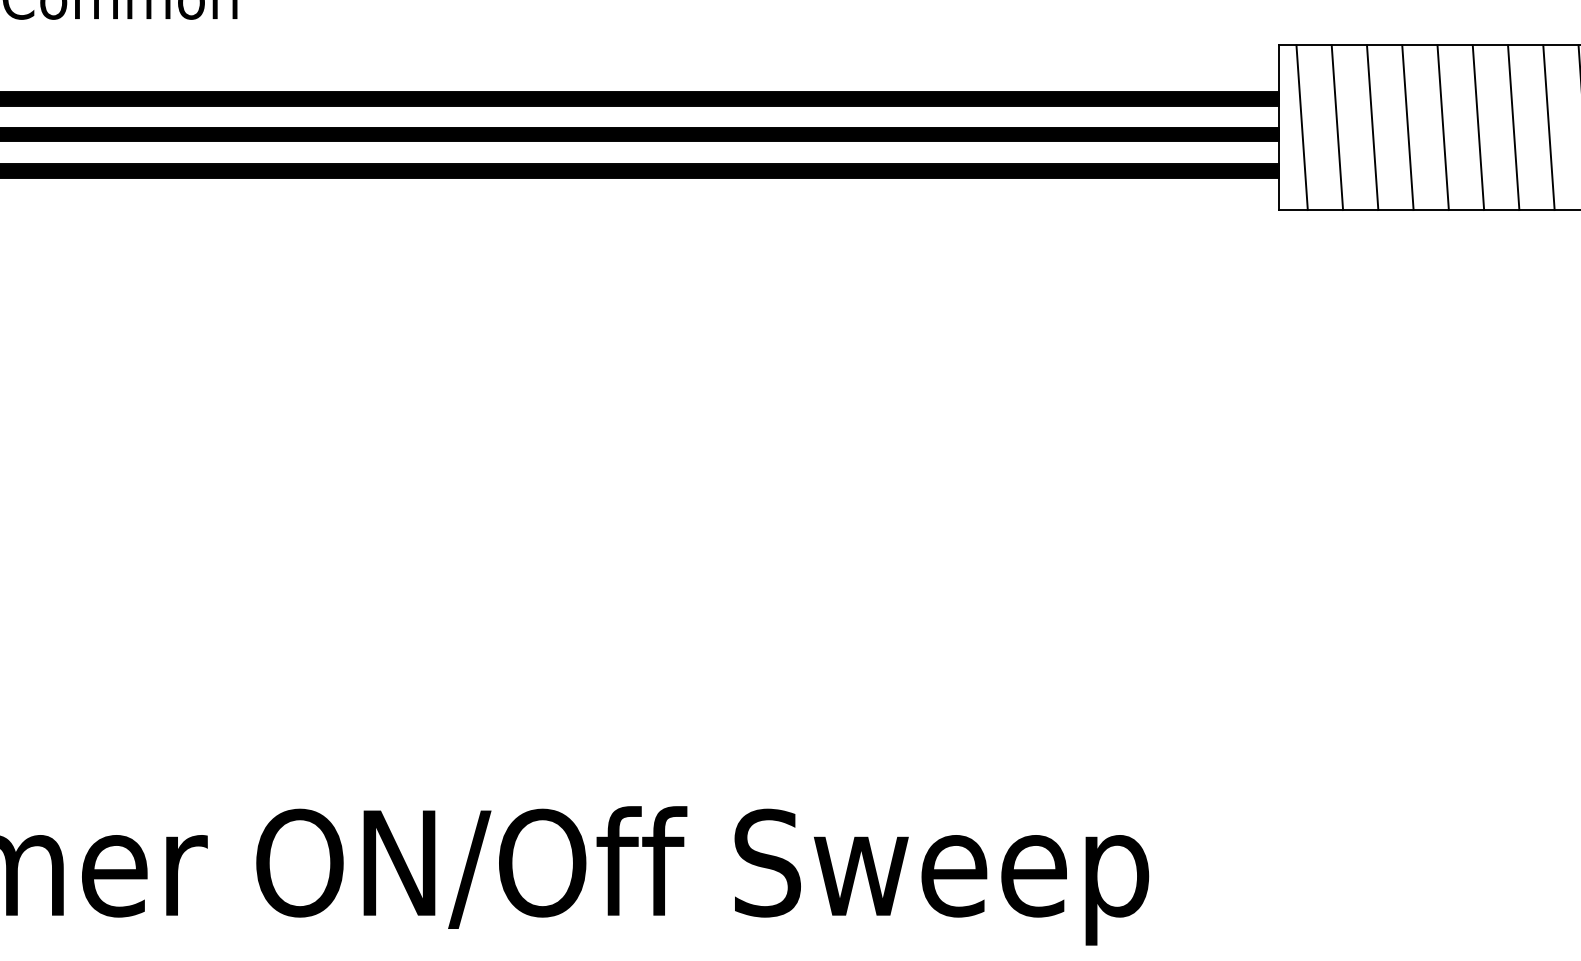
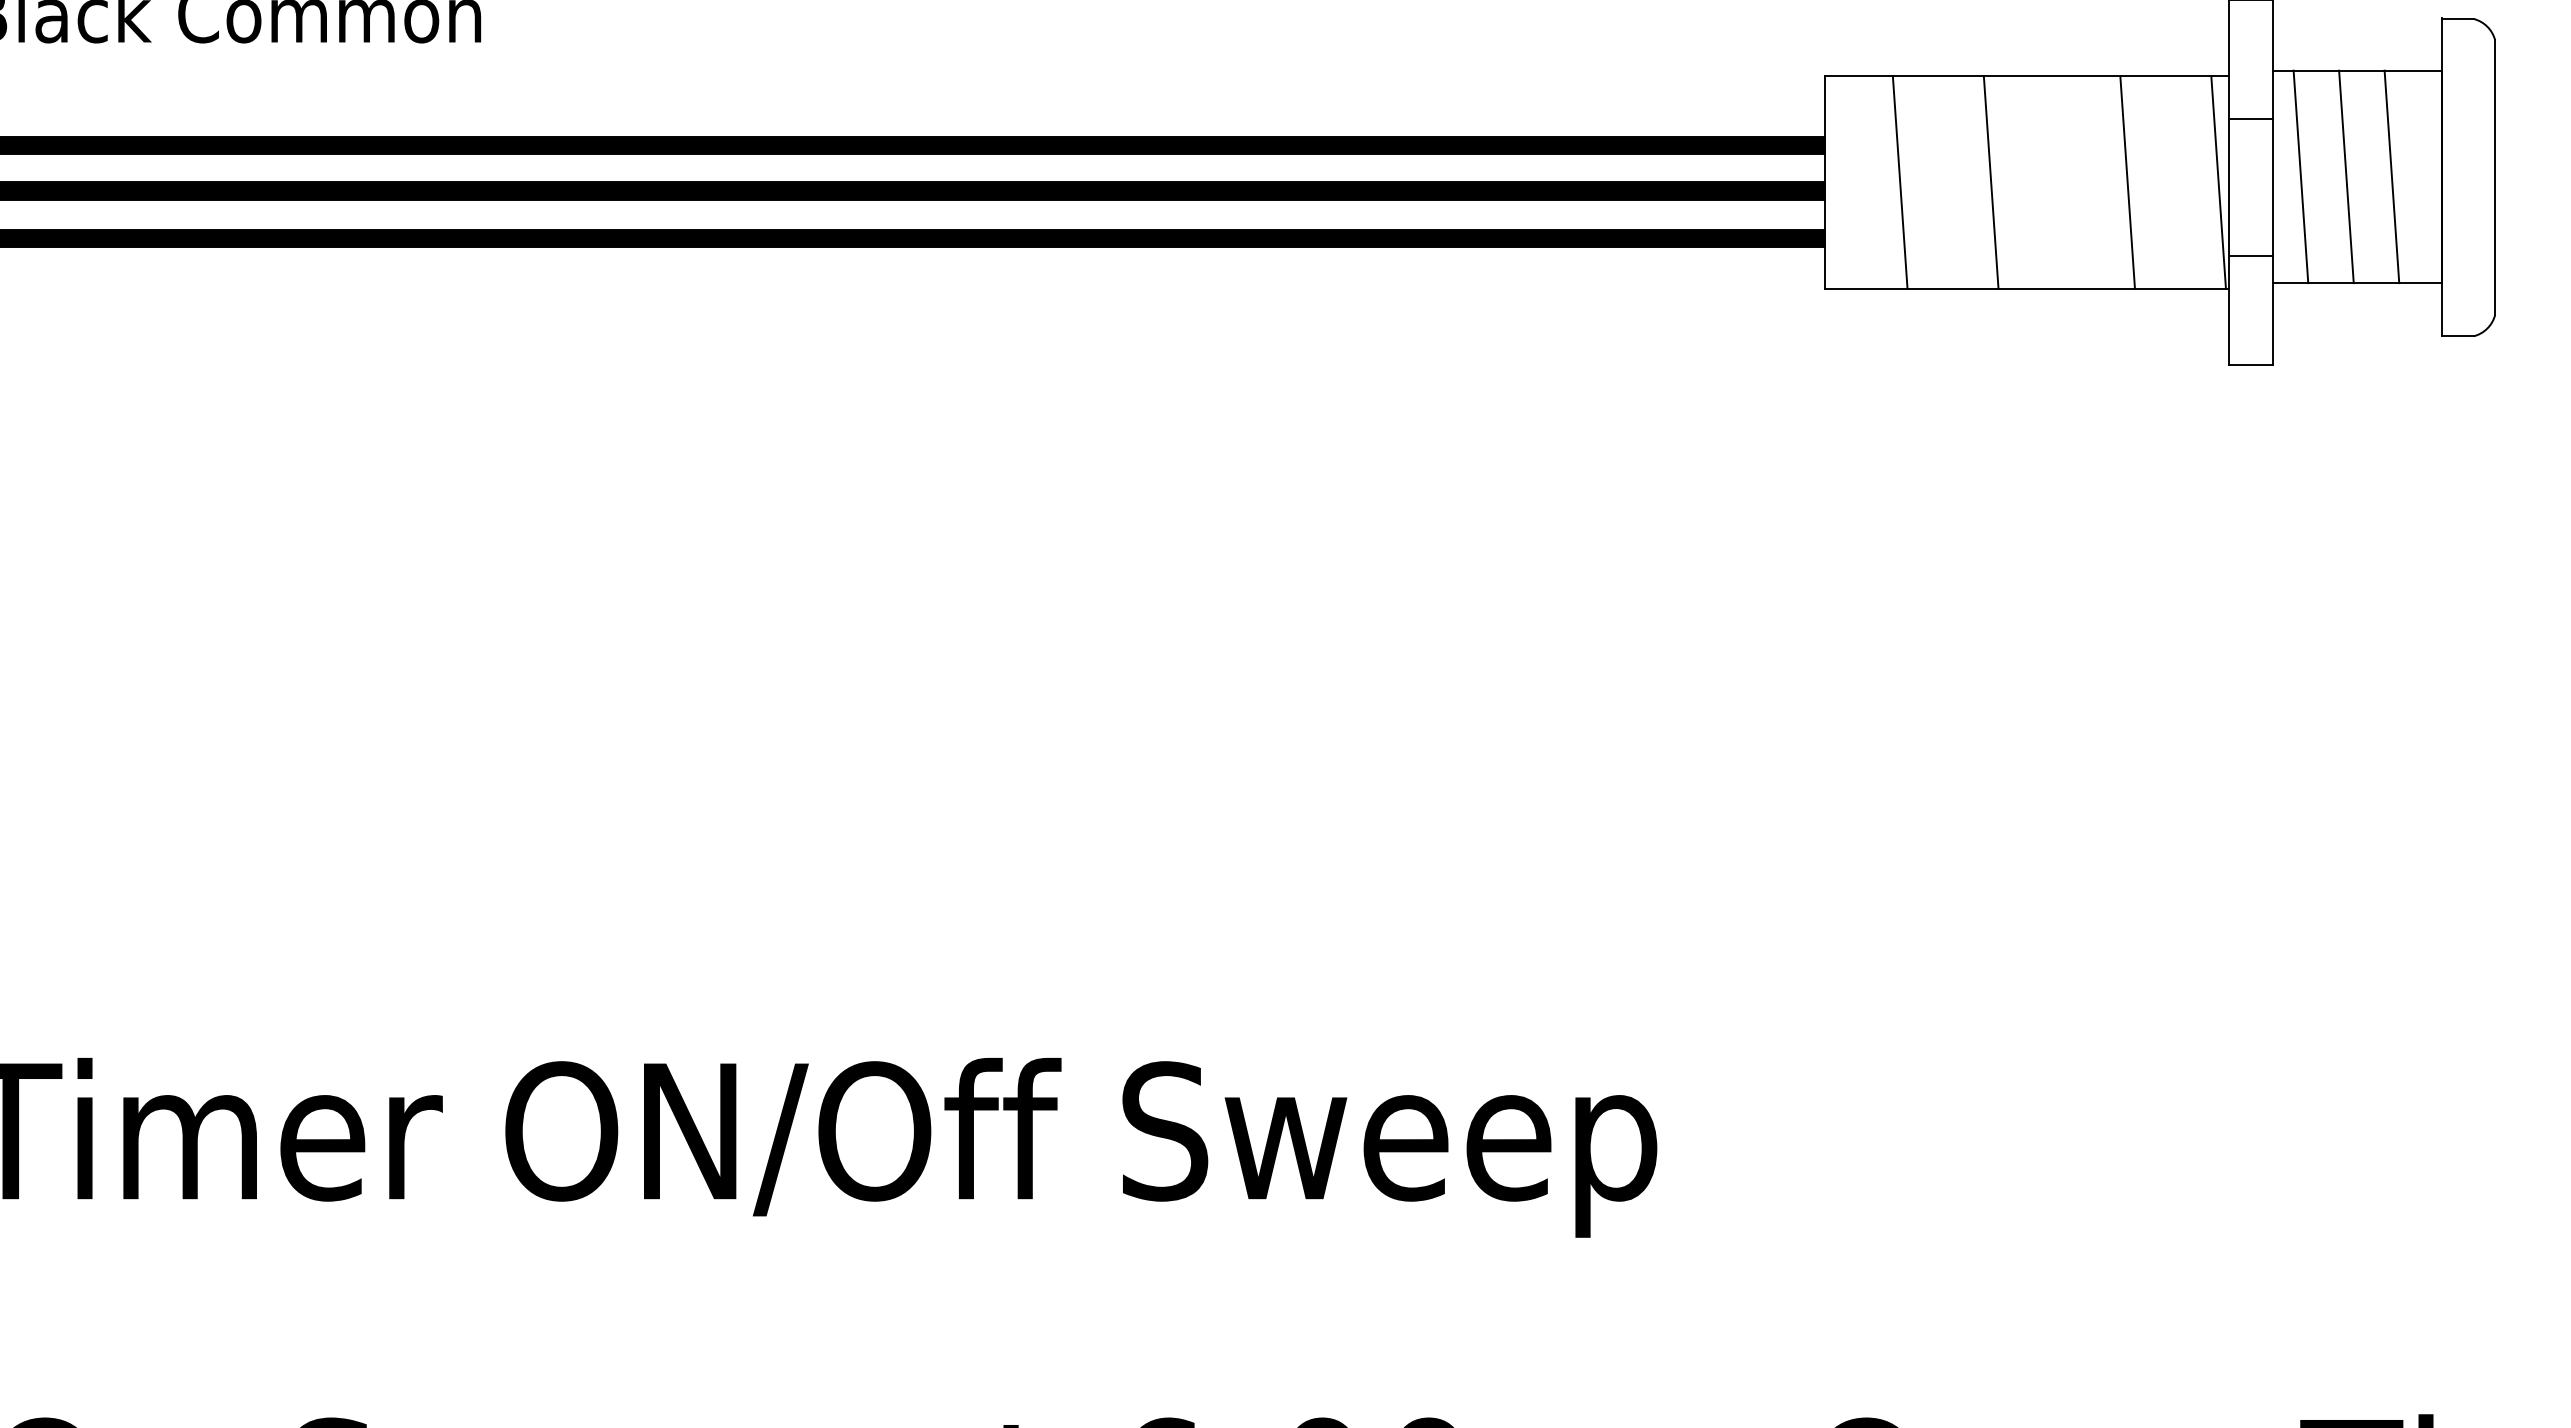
line: (1301, 127) -> (1854, 182), removed
line: (1372, 127) -> (1945, 182), removed
line: (1443, 127) -> (2036, 182), removed
line: (1477, 127) -> (2081, 182), removed
line: (1548, 127) -> (2172, 182), removed

